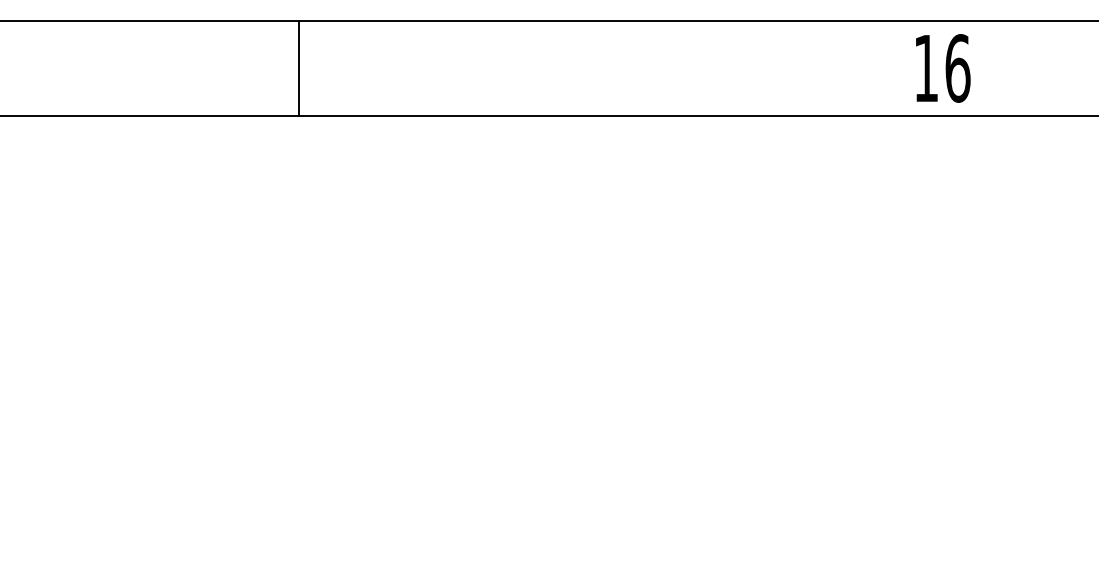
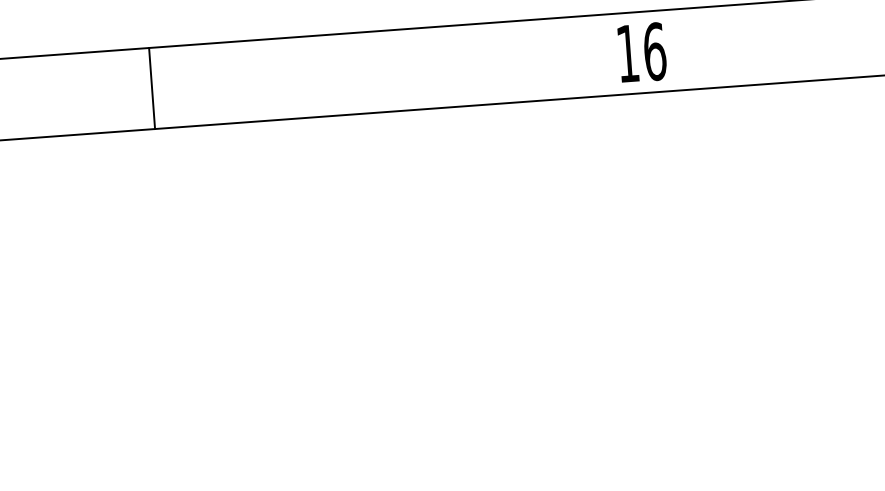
line: (298, 67) -> (151, 87), moved
text: (943, 68) -> (642, 52), moved

